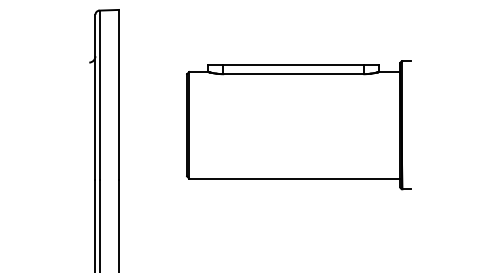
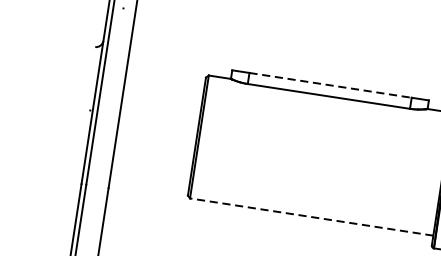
line: (294, 64) -> (331, 85), solid -> dashed
line: (294, 178) -> (311, 216), solid -> dashed

